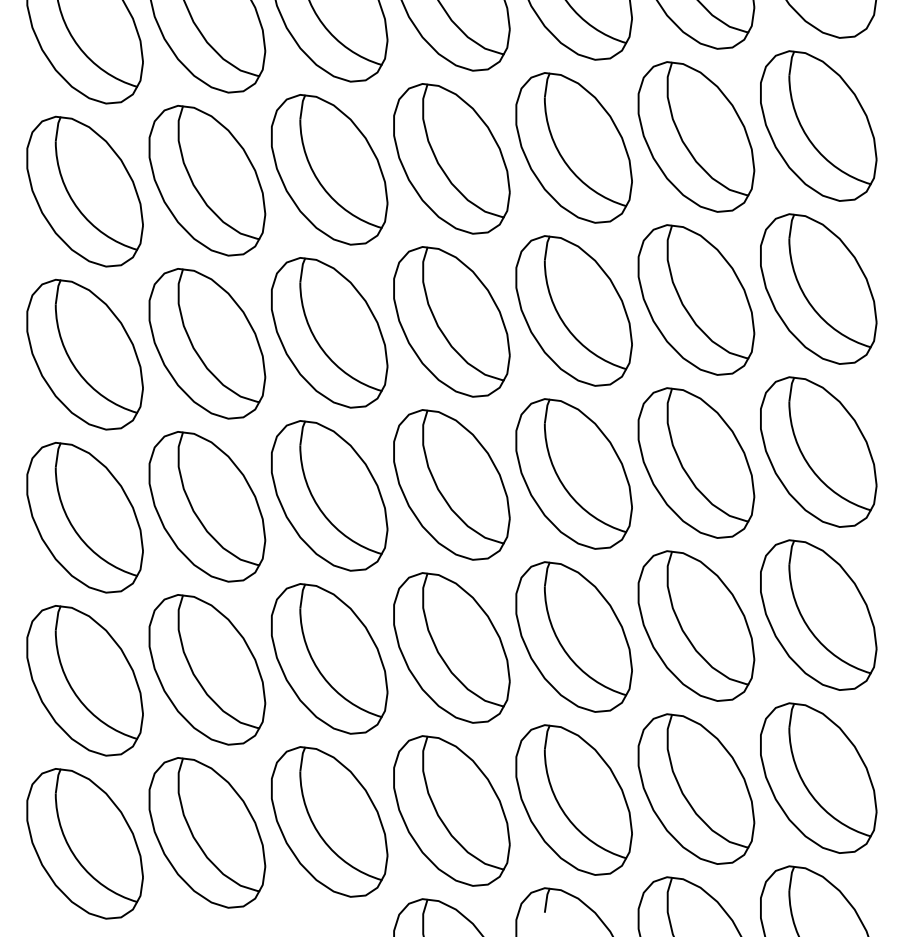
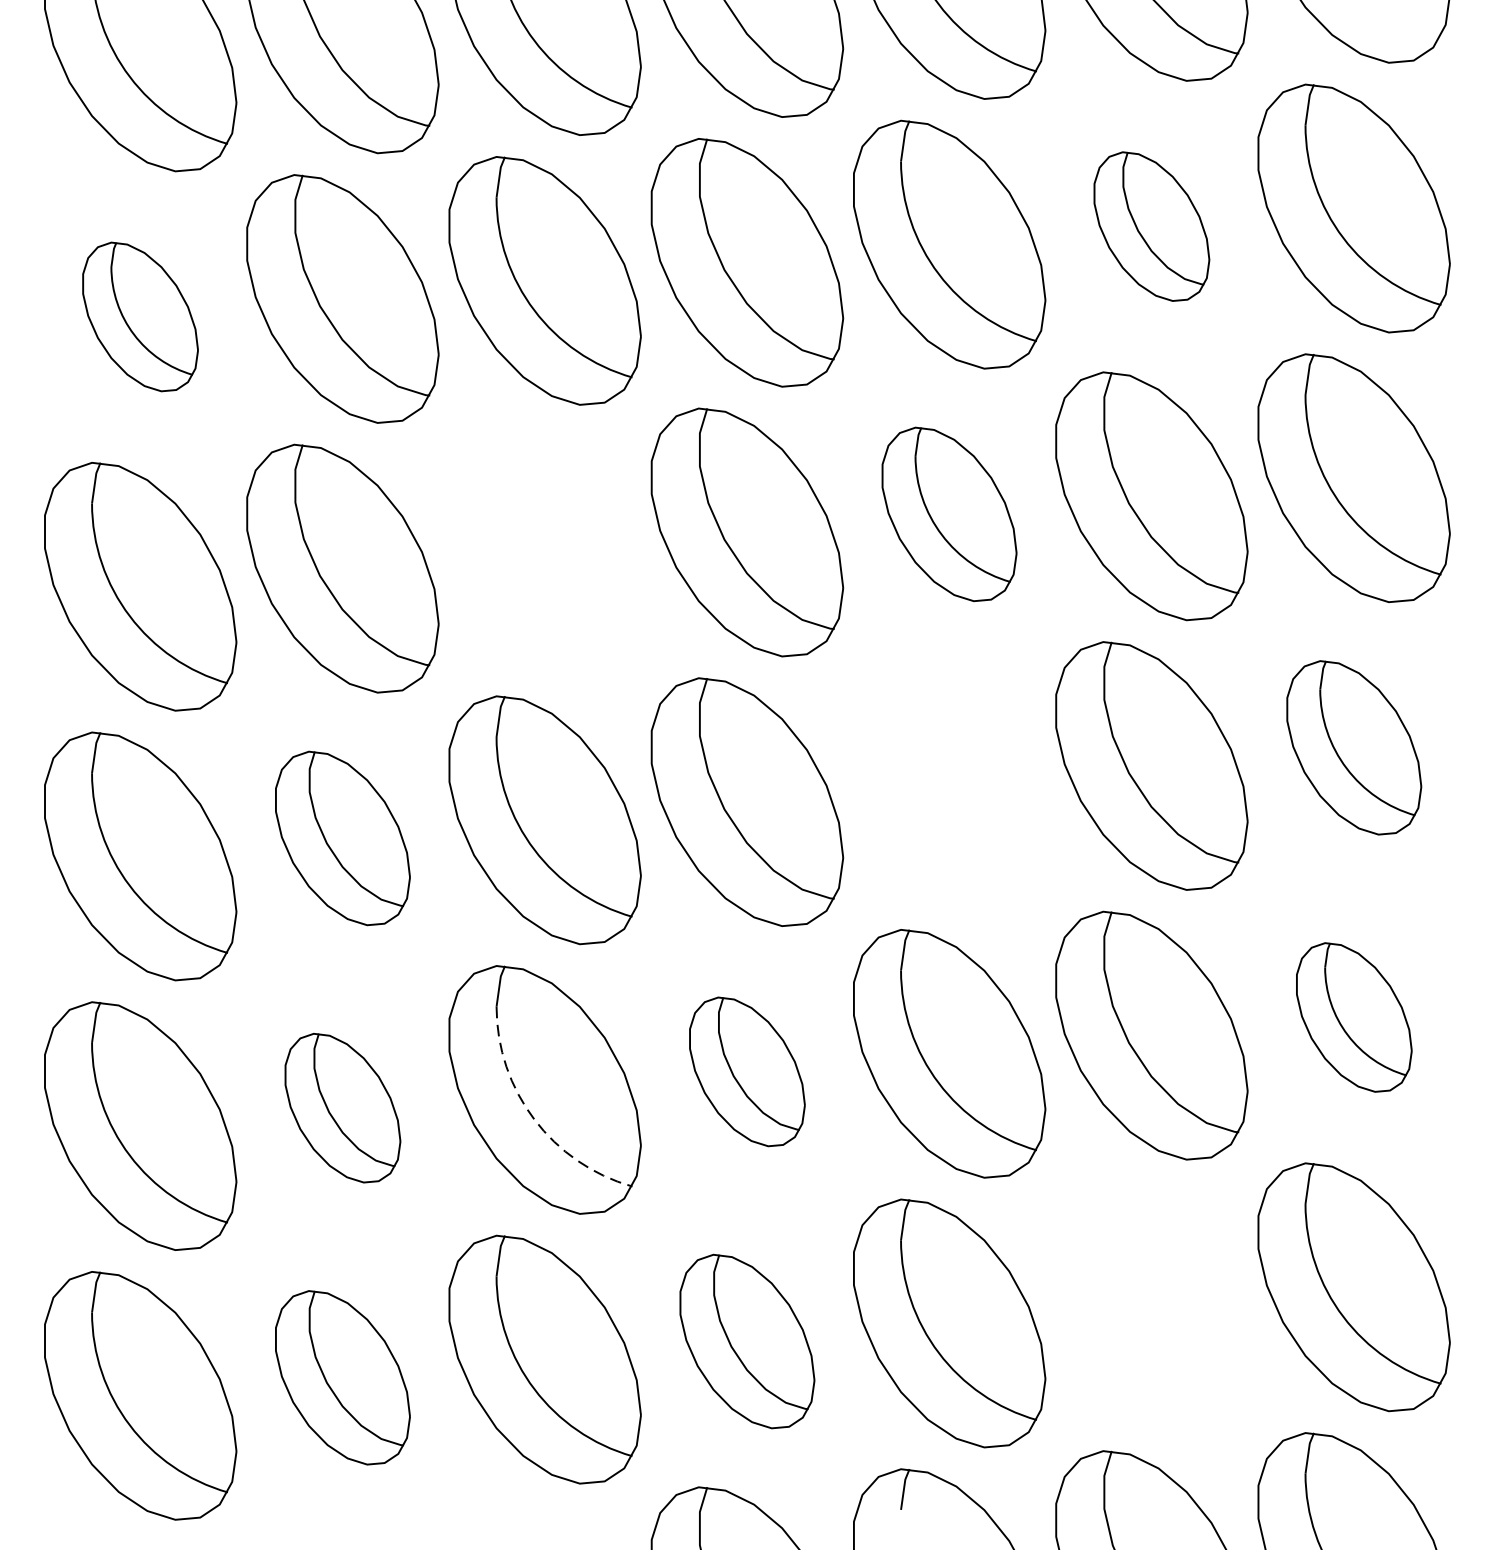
part: (696, 136) -> (1151, 225), size x0.6
part: (84, 191) -> (139, 316), size x0.6
part: (573, 310) -> (948, 513), size x0.7
part: (329, 332) -> (544, 550), removed
part: (818, 451) -> (1353, 746), size x0.7
part: (573, 473) -> (948, 783), removed
part: (207, 506) -> (343, 837), size x0.7
part: (818, 614) -> (1353, 1016), size x0.6
part: (451, 647) -> (746, 1071), size x0.6
part: (207, 669) -> (343, 1107), size x0.6
arc: (323, 676) -> (534, 1119), solid -> dashed
part: (696, 788) -> (1151, 1304), removed
part: (451, 810) -> (746, 1340), size x0.7
part: (207, 832) -> (343, 1377), size x0.7

